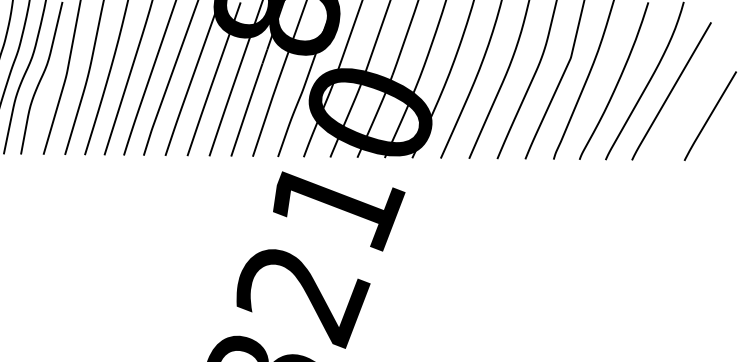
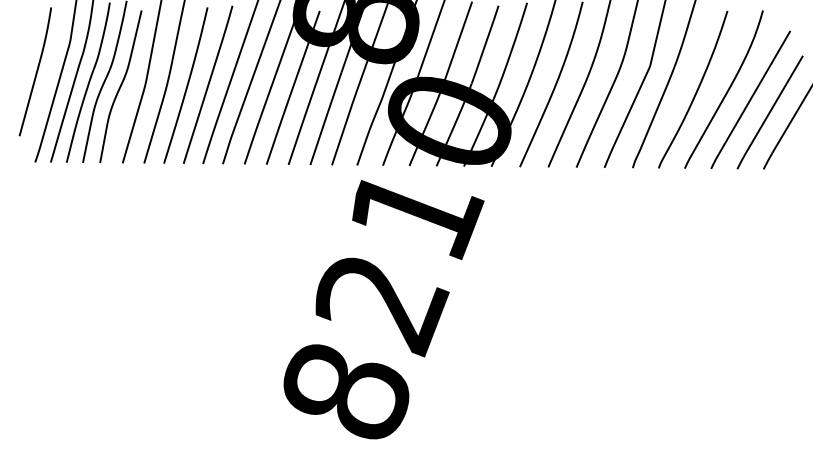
line: (690, 103) -> (769, 112), added

